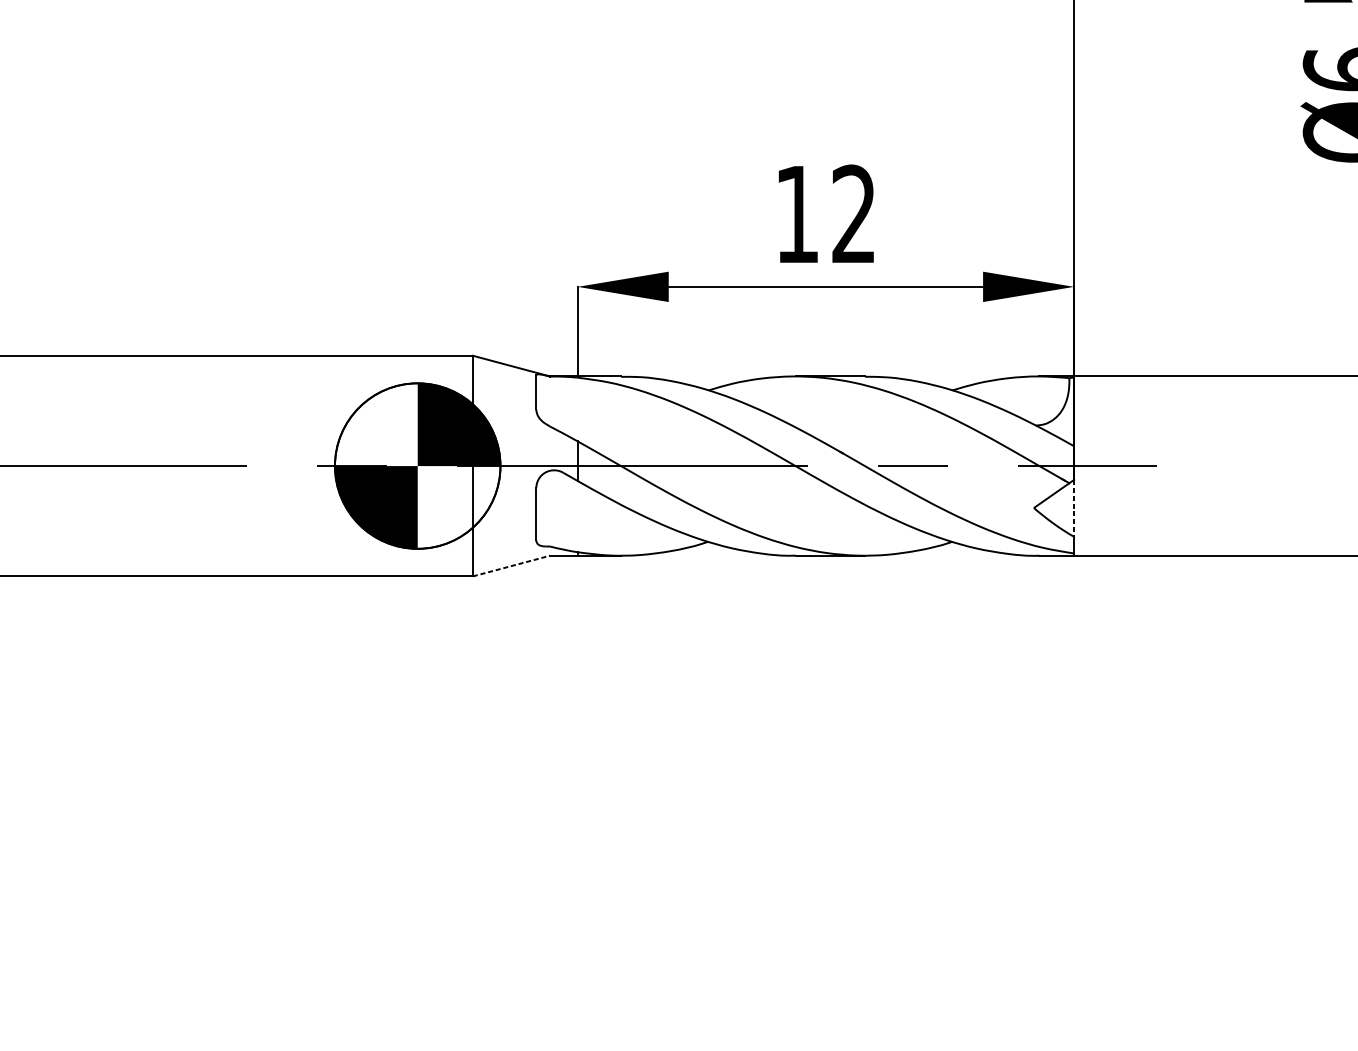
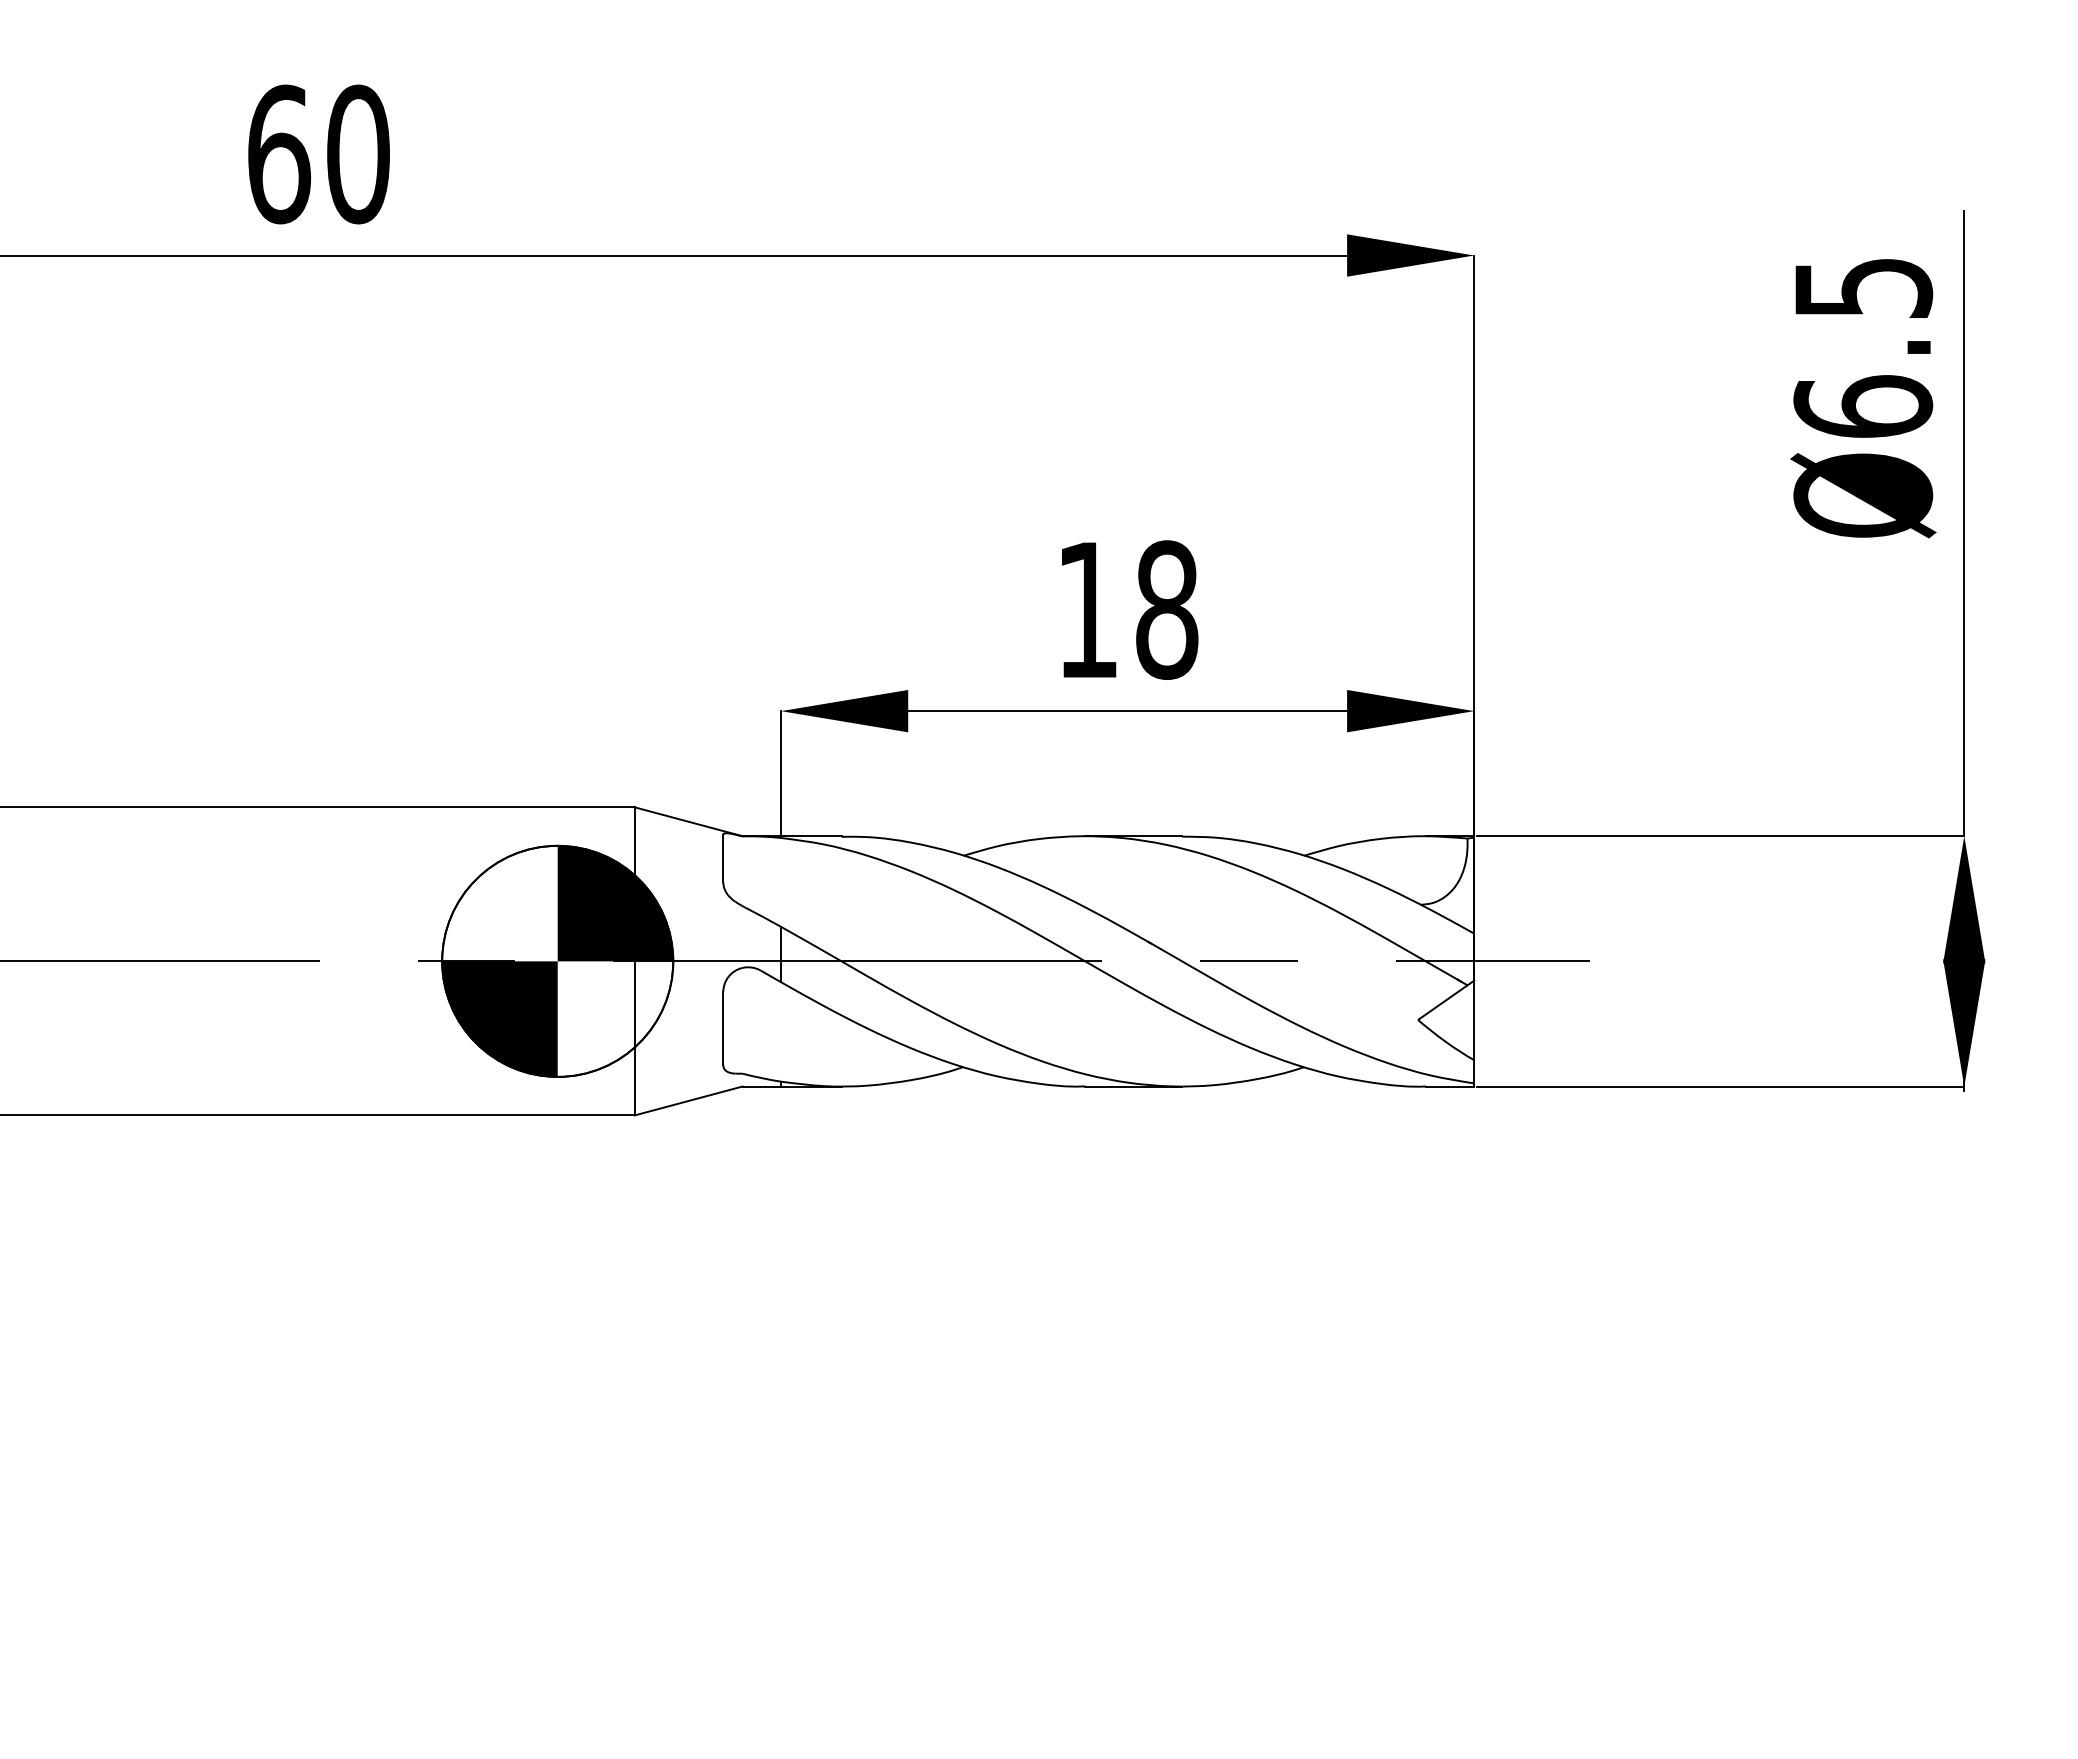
text: (854, 214) -> (1167, 609), 12 -> 18
line: (1074, 508) -> (1474, 1020), dashed -> solid
line: (511, 565) -> (688, 1100), dashed -> solid

